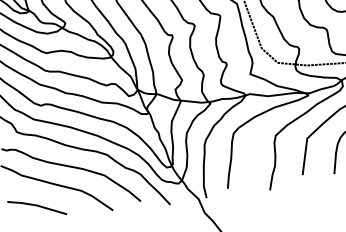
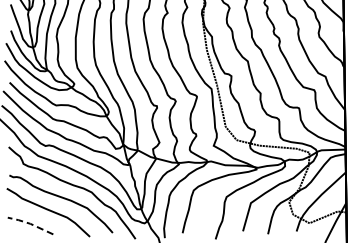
line: (36, 204) -> (30, 223), solid -> dashed

